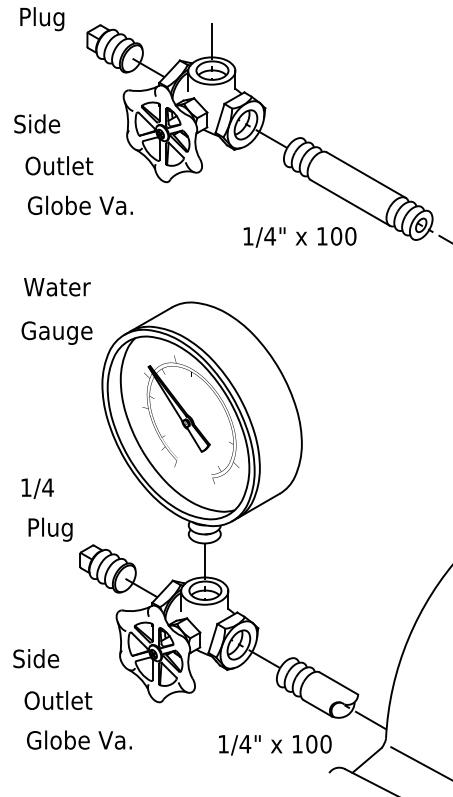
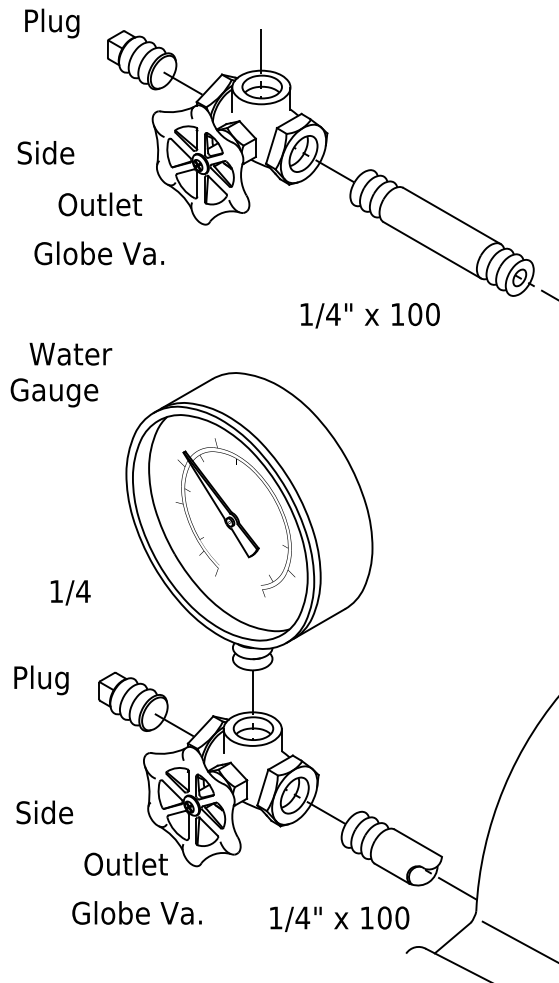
text: (58, 165) -> (99, 204), moved
text: (299, 237) -> (369, 315), moved
text: (57, 332) -> (54, 392), moved
text: (37, 488) -> (70, 592), moved
text: (50, 529) -> (41, 680), moved
text: (57, 700) -> (125, 863), moved
text: (78, 739) -> (136, 912), moved

